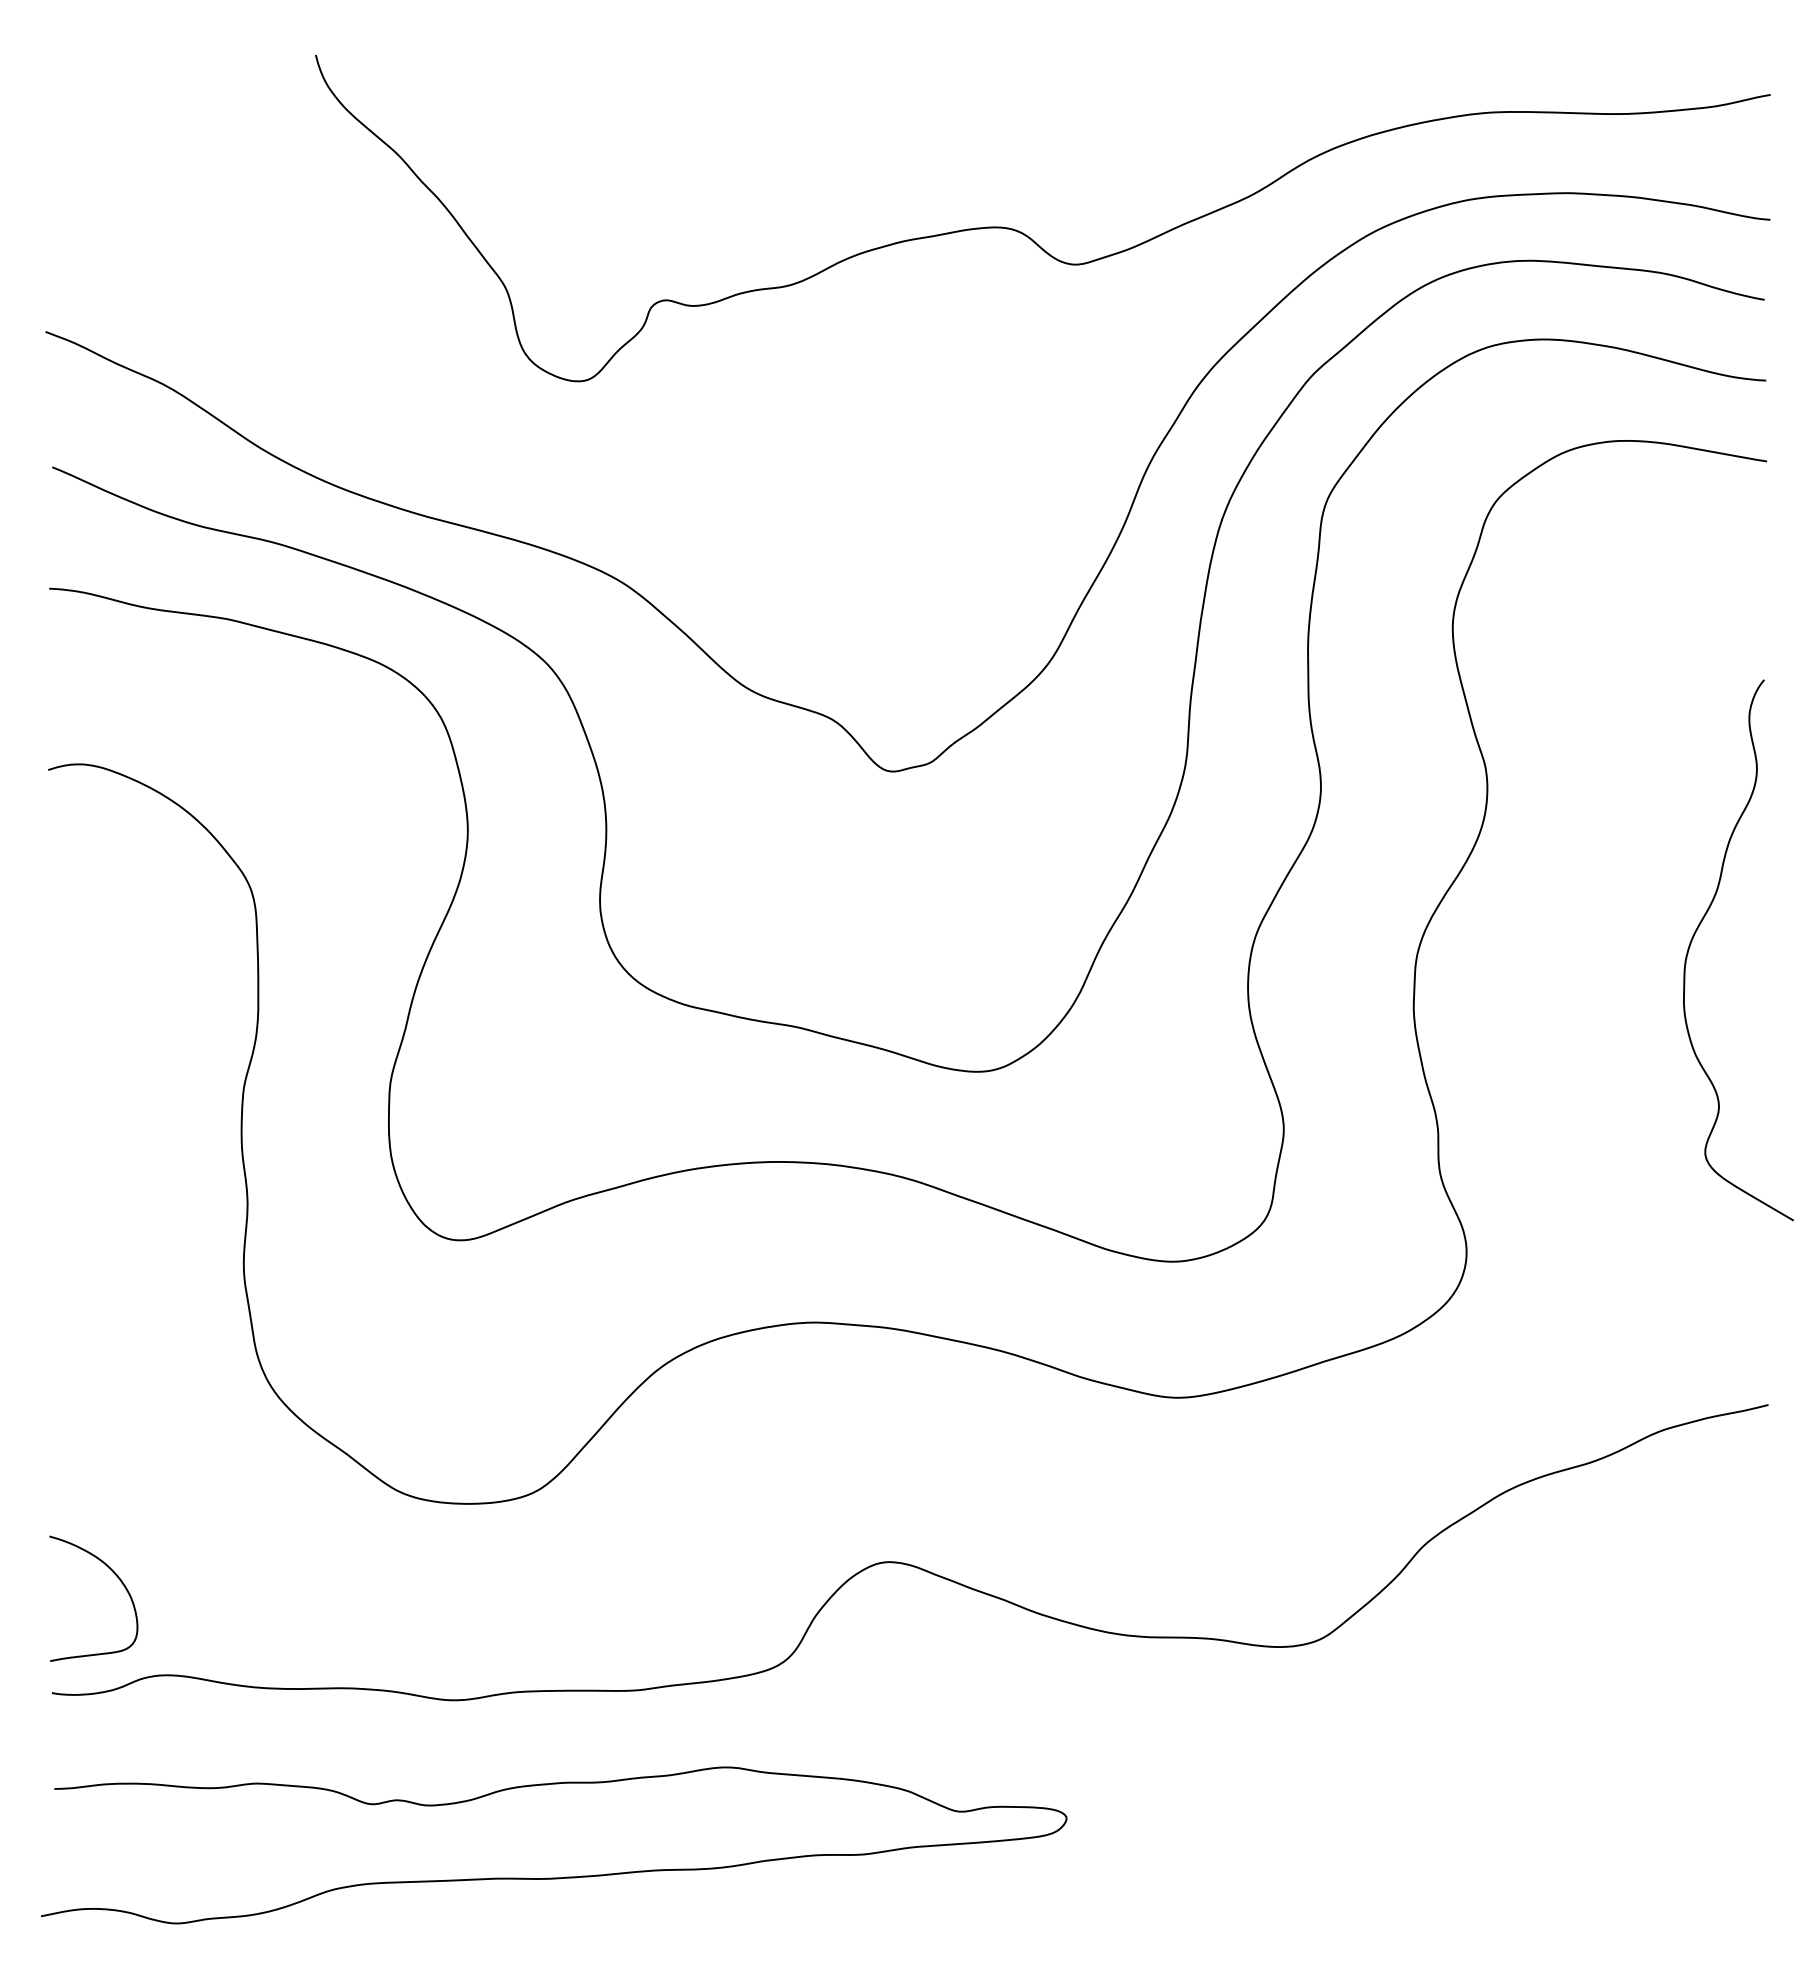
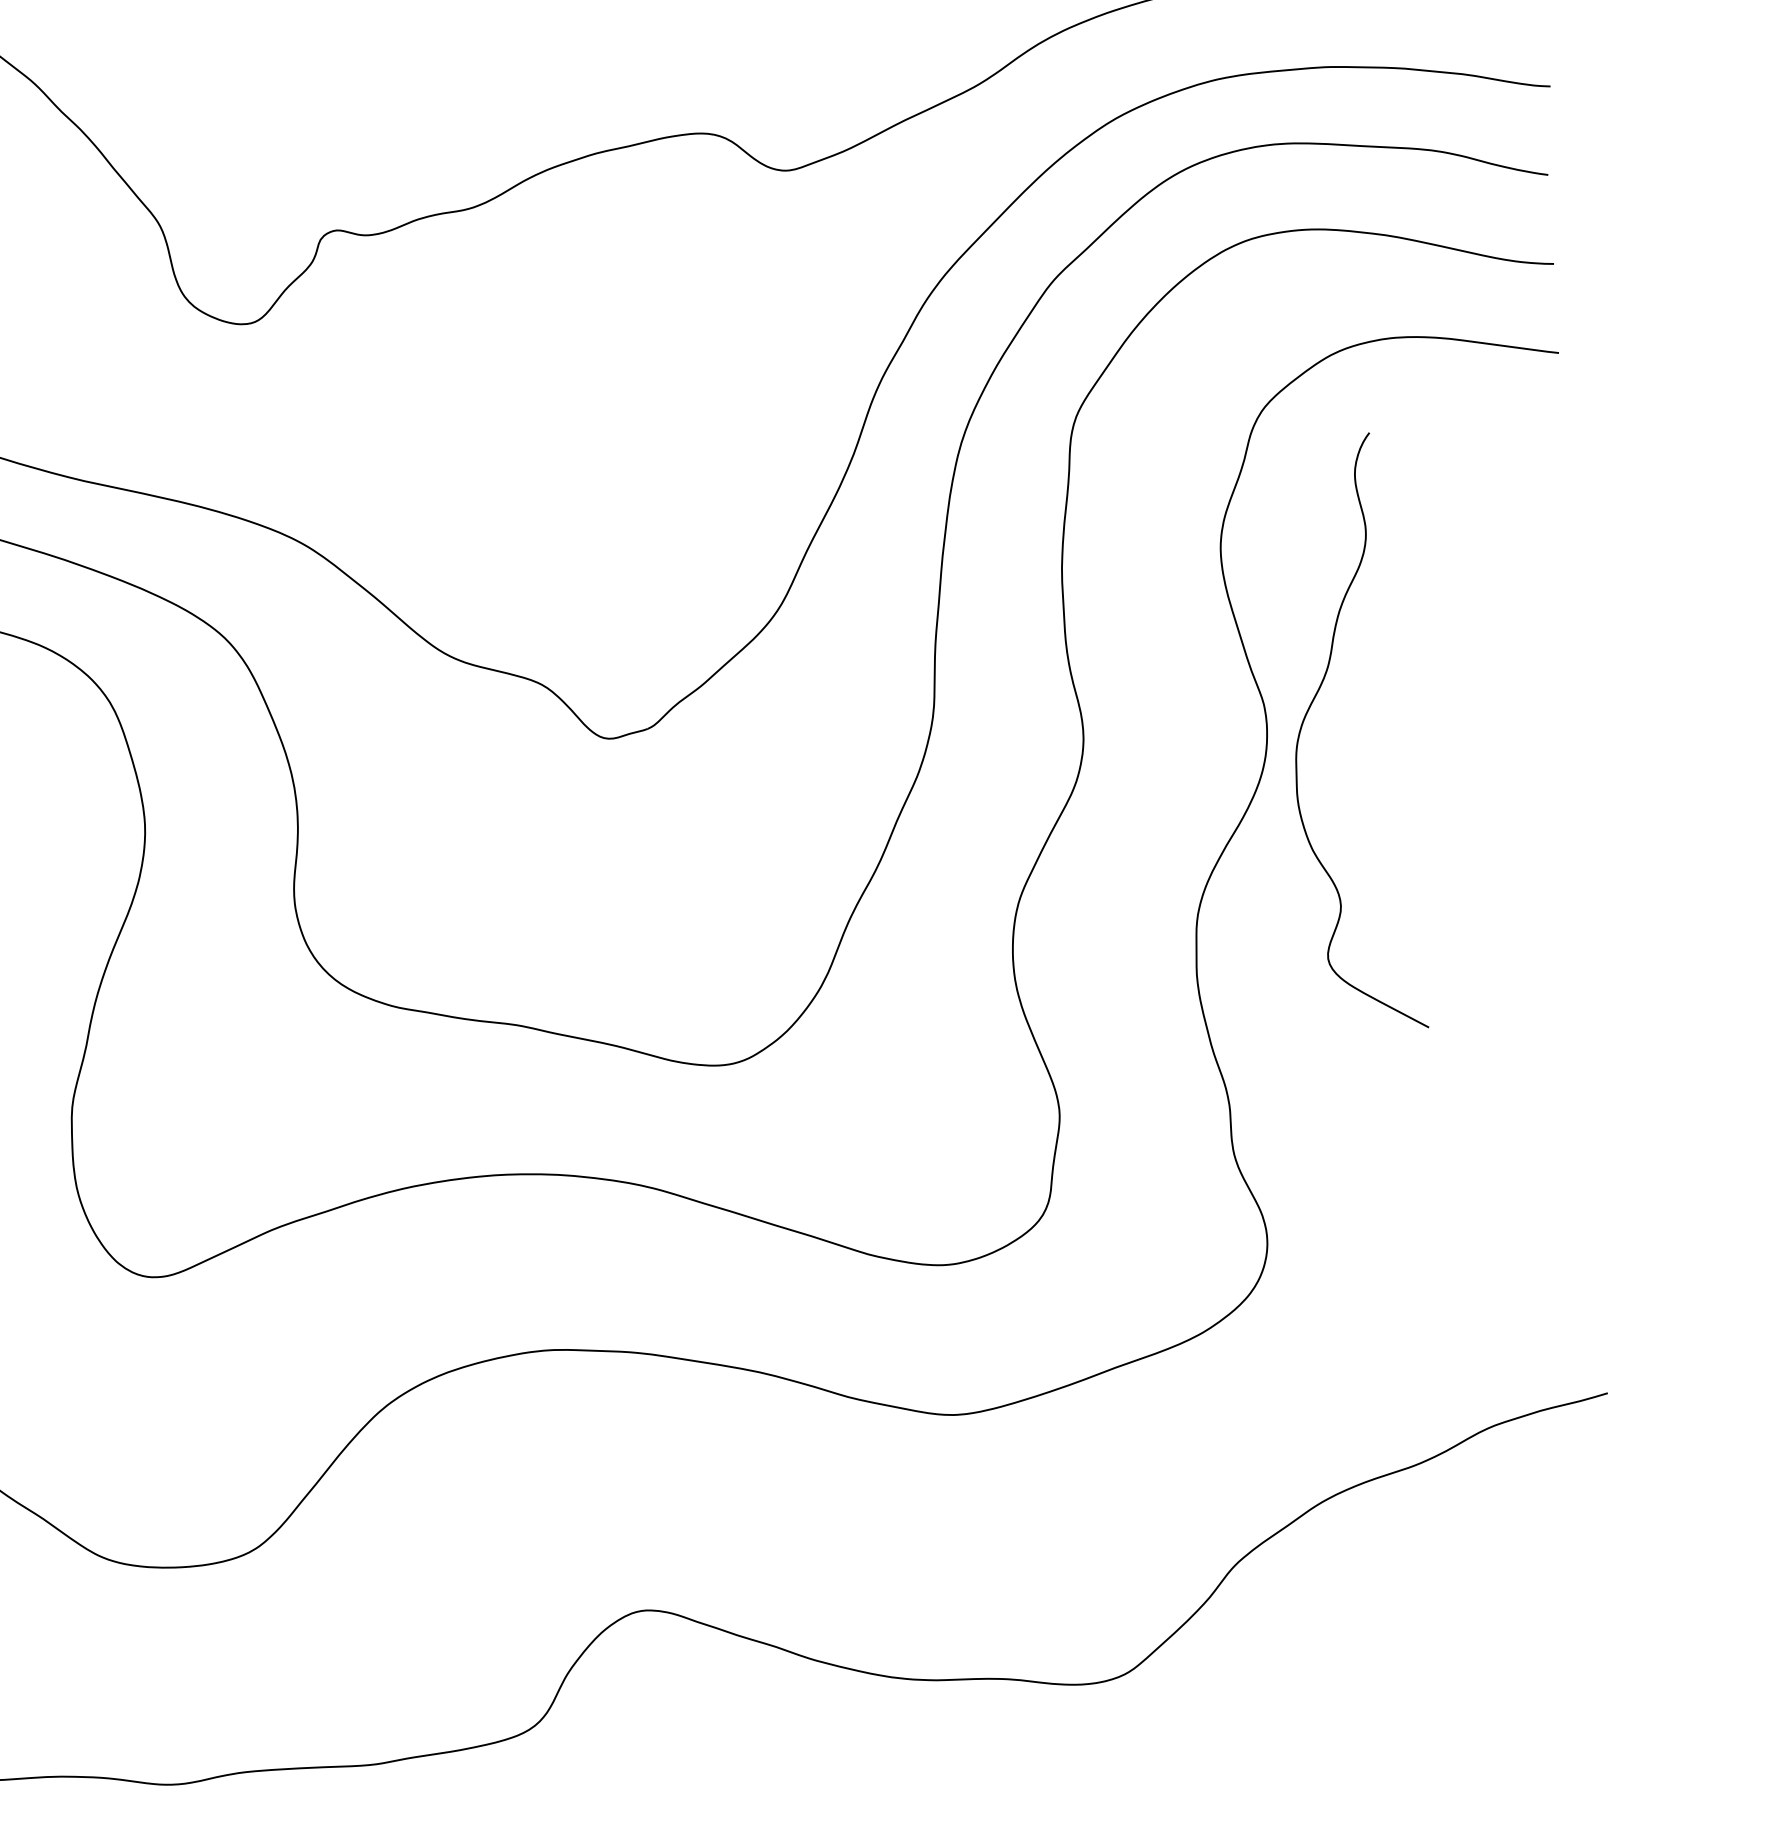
curve: (1700, 925) -> (1311, 706), moved

